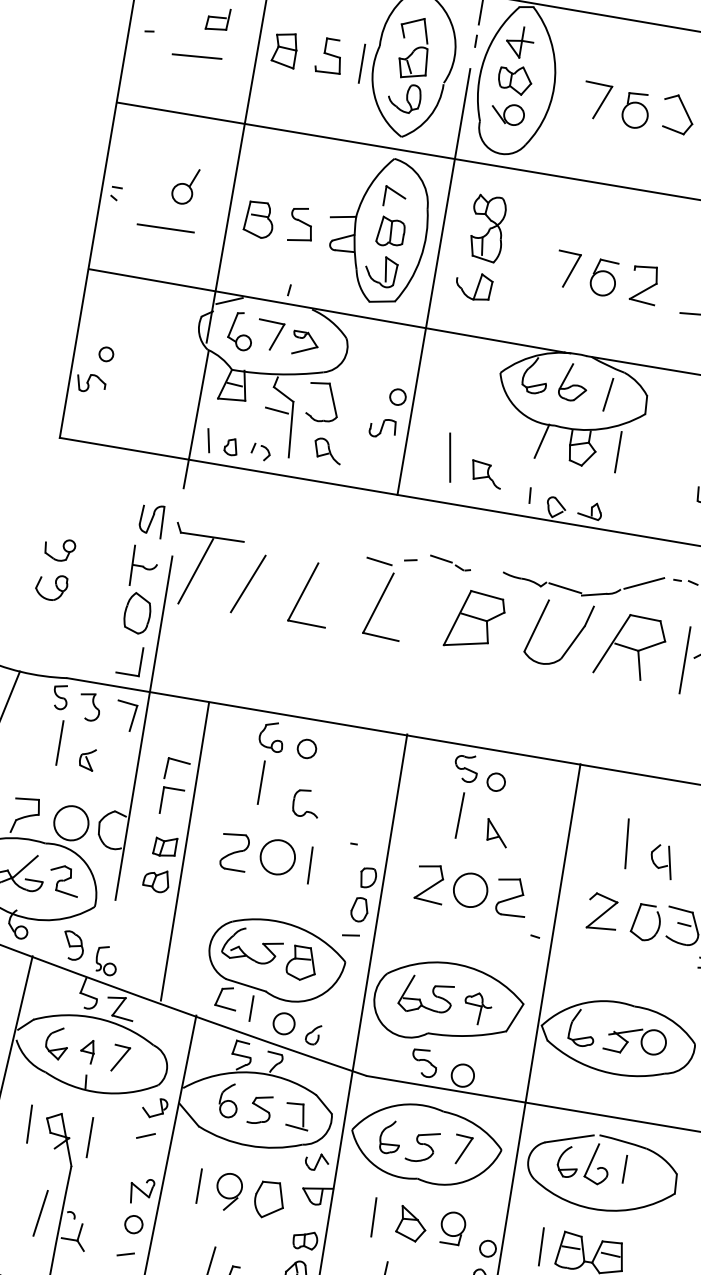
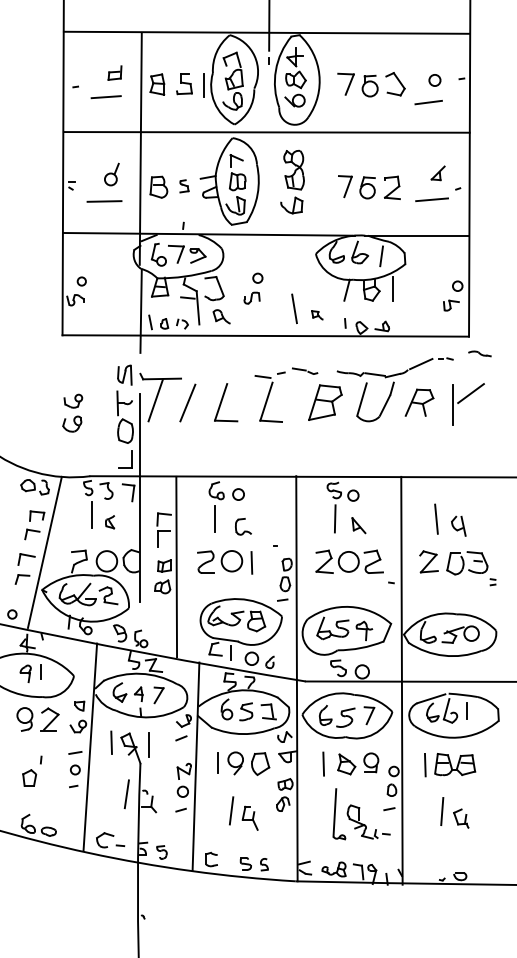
part: (301, 225) -> (184, 186), size x0.6
line: (433, 281) -> (267, 206), removed
part: (486, 474) -> (317, 315), size x0.6
part: (630, 646) -> (419, 402), size x0.7

